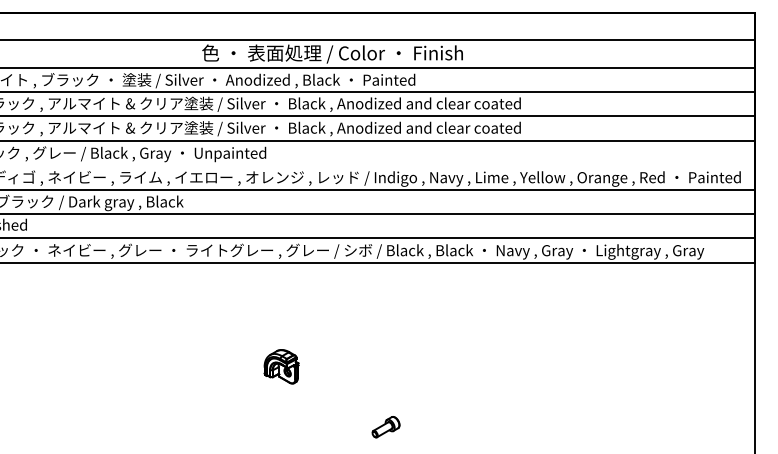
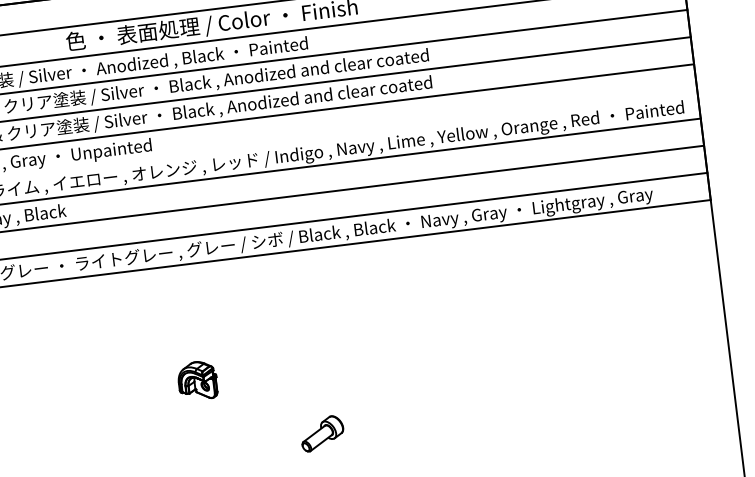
part: (385, 427) -> (321, 434), size x1.4

